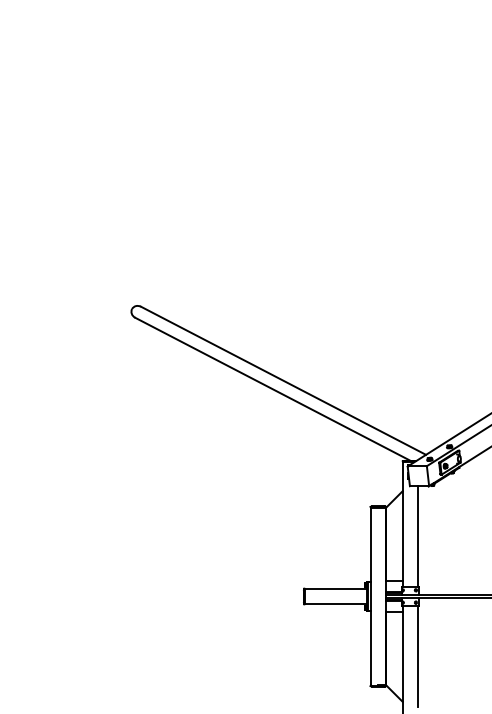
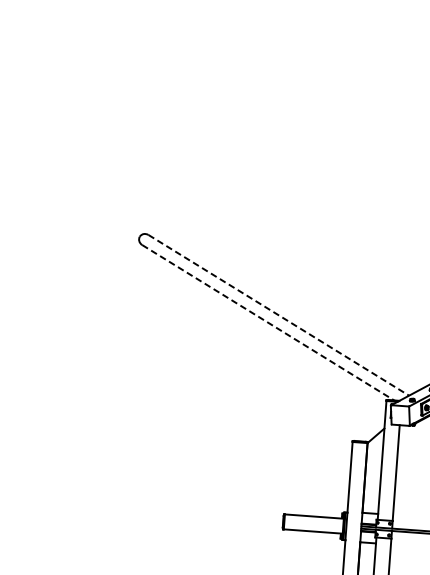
line: (283, 380) -> (278, 315), solid -> dashed
line: (273, 389) -> (268, 322), solid -> dashed

